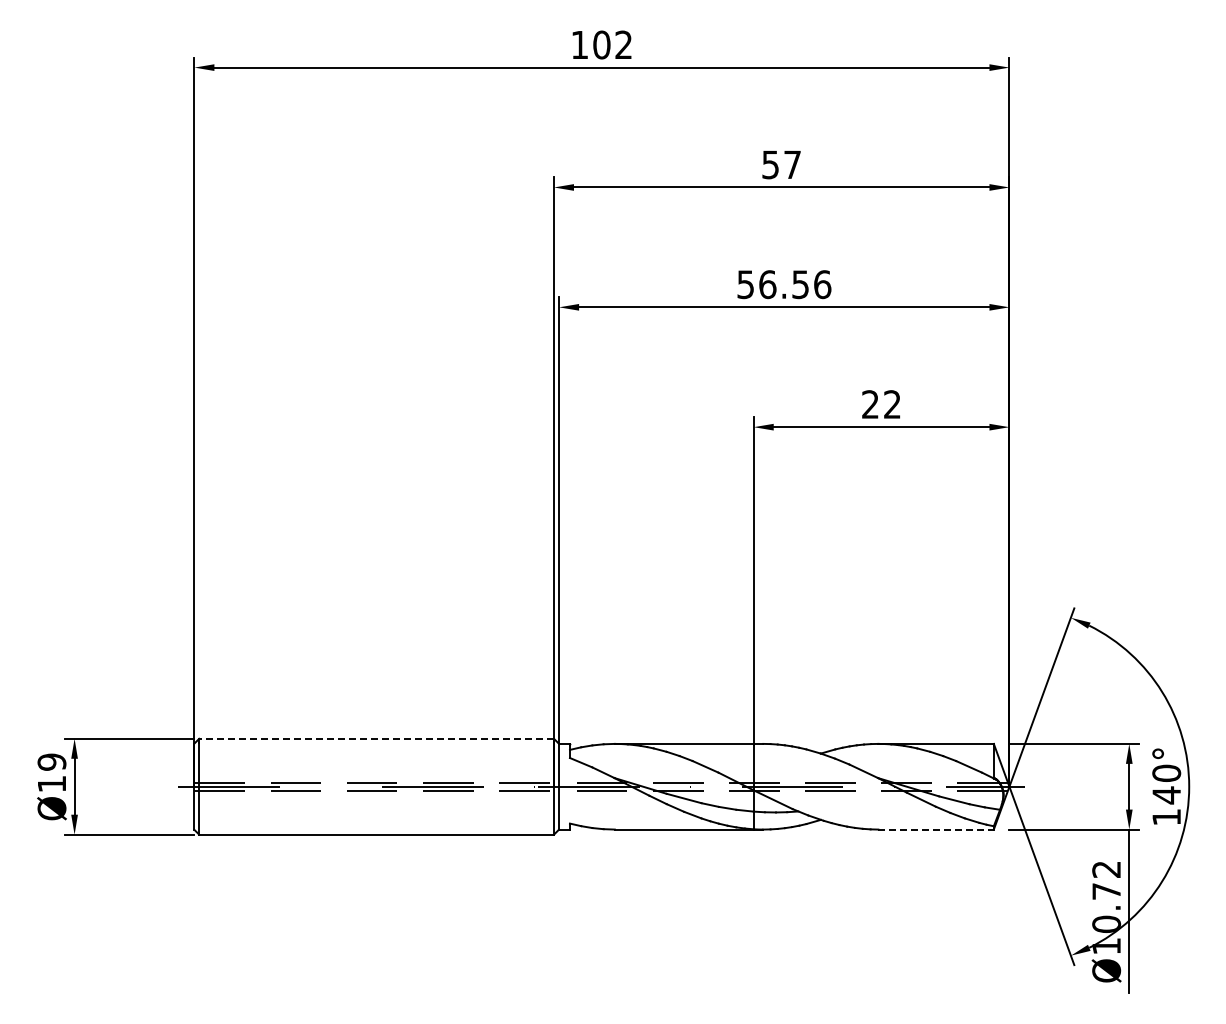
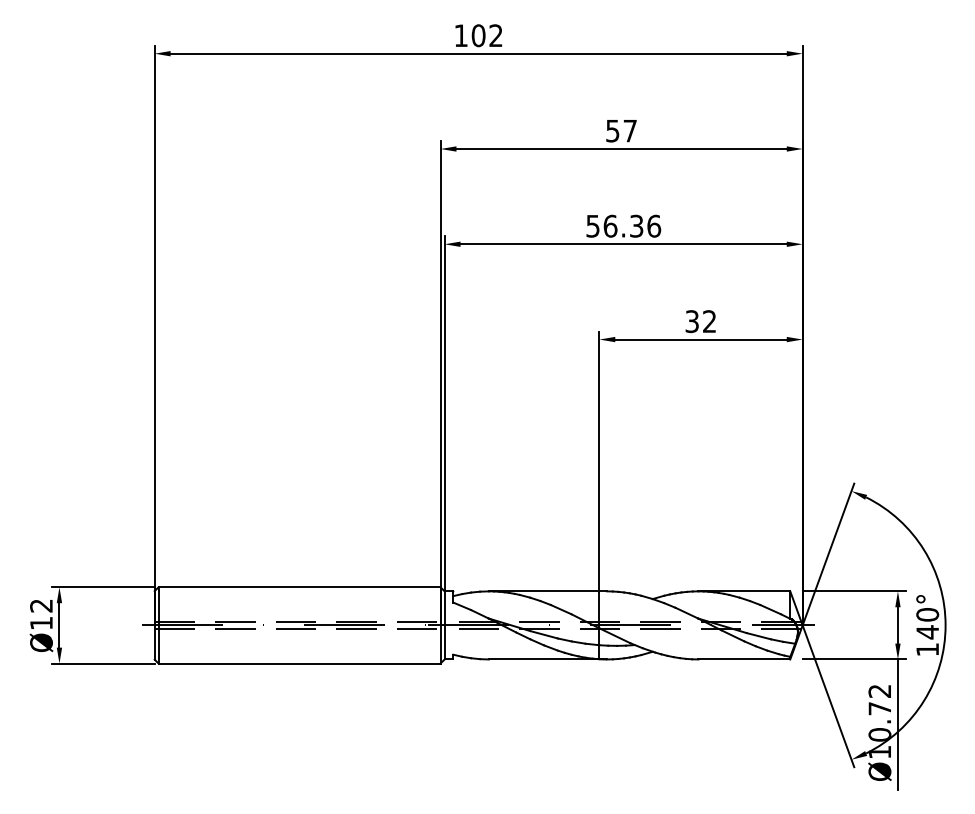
text: (800, 284) -> (636, 226), 56.56 -> 56.36
text: (870, 404) -> (692, 321), 22 -> 32
line: (376, 738) -> (299, 587), dashed -> solid
text: (51, 761) -> (41, 605), Ø19 -> Ø12
line: (936, 829) -> (744, 659), dashed -> solid

